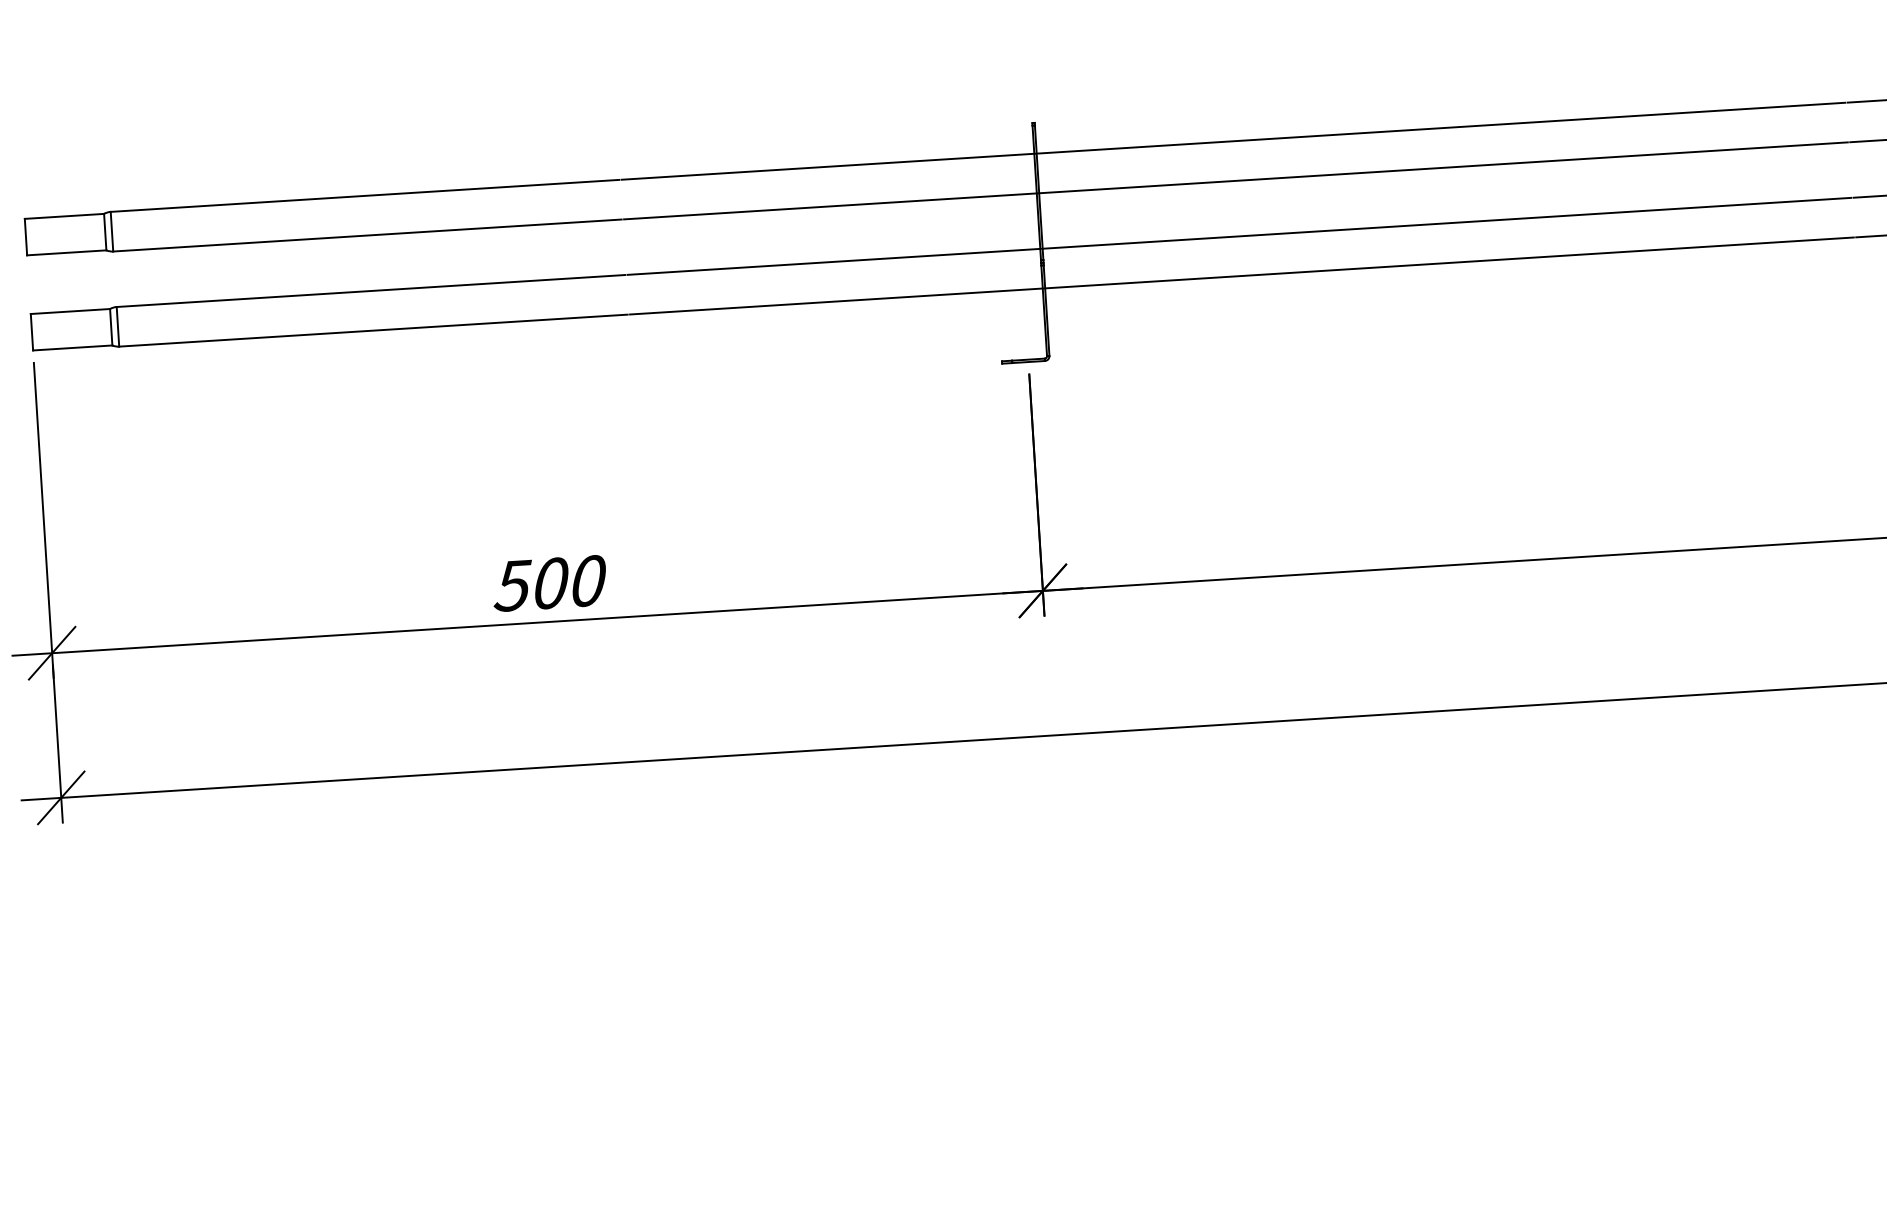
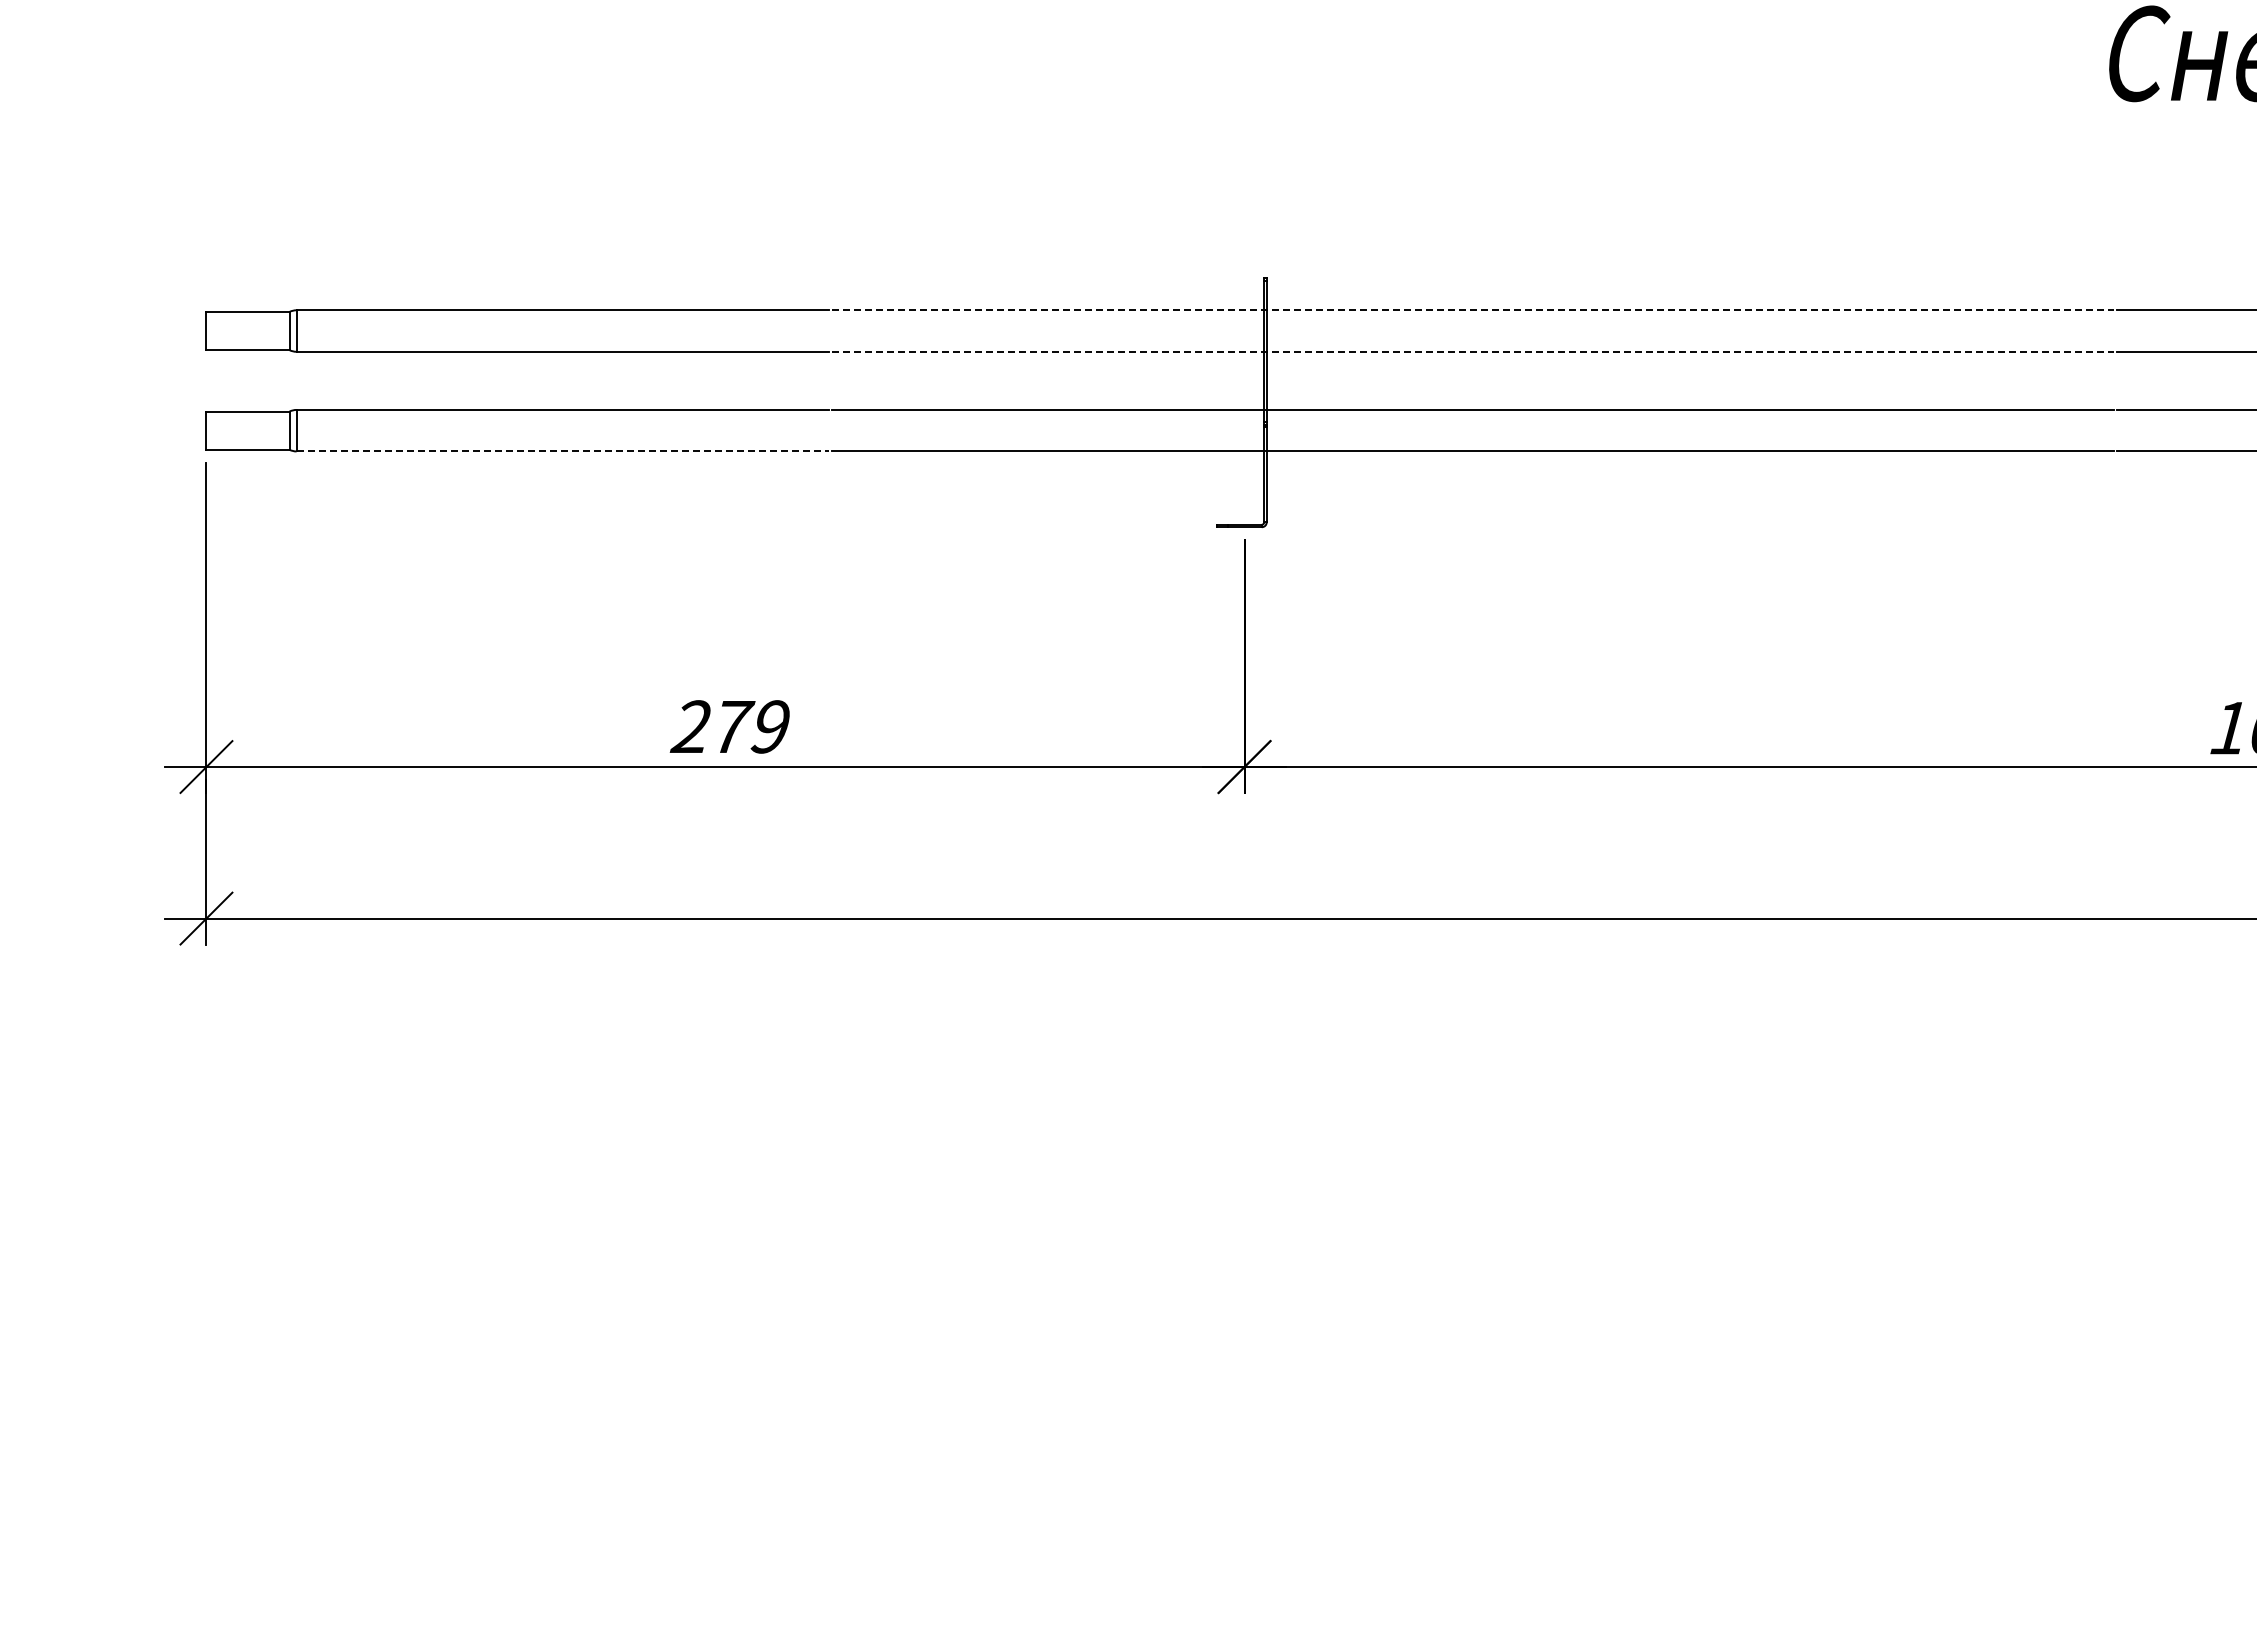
line: (1234, 141) -> (1473, 310), solid -> dashed
line: (1236, 180) -> (1473, 351), solid -> dashed
line: (373, 330) -> (563, 451), solid -> dashed
text: (548, 583) -> (729, 726), 500 -> 279

